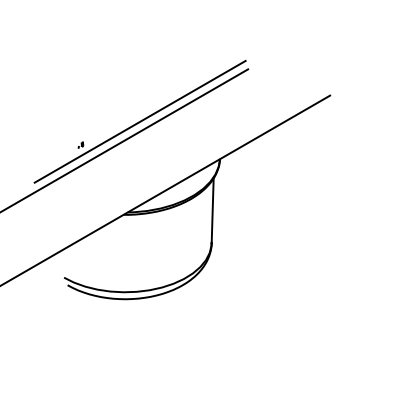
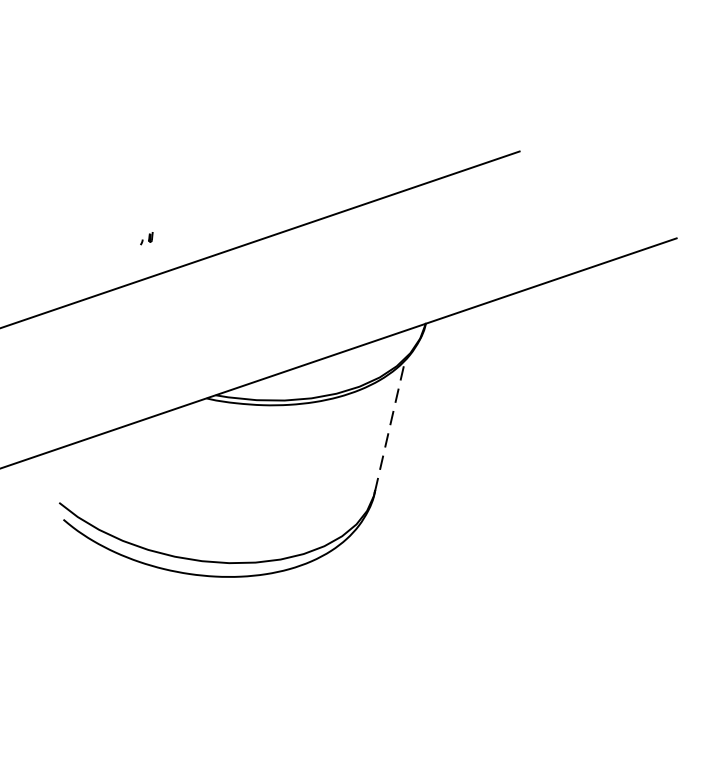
line: (139, 121) -> (276, 214), removed
line: (212, 210) -> (389, 425), solid -> dashed

